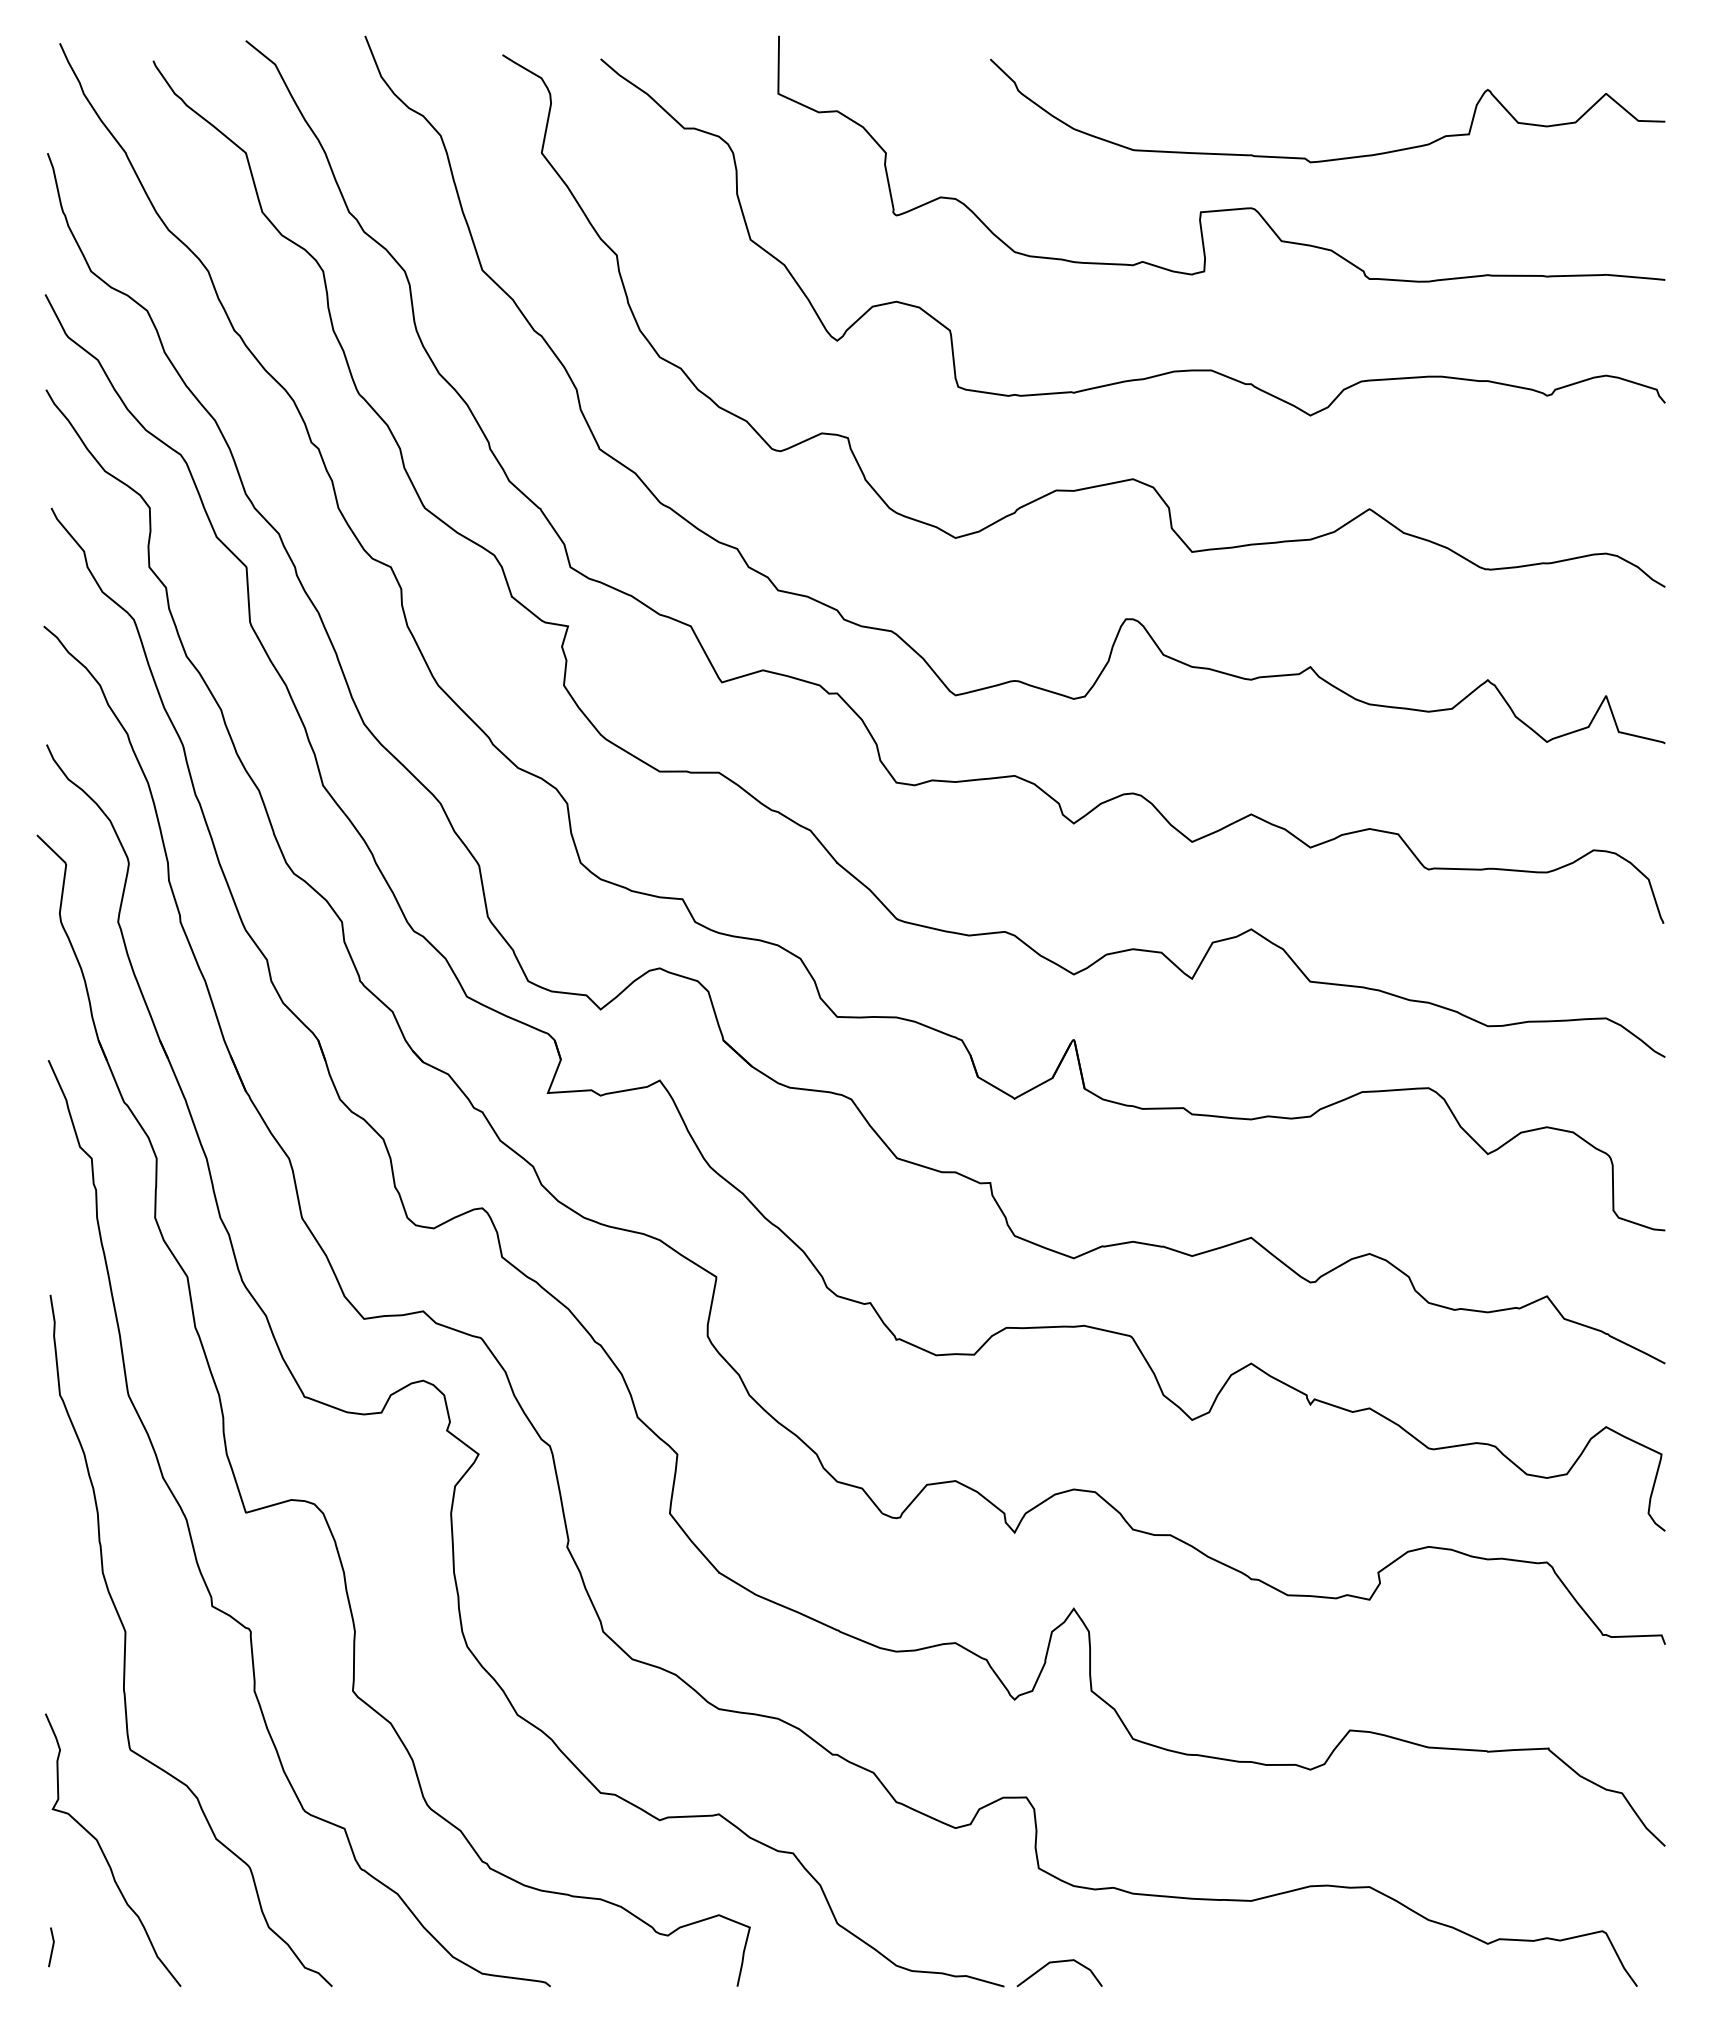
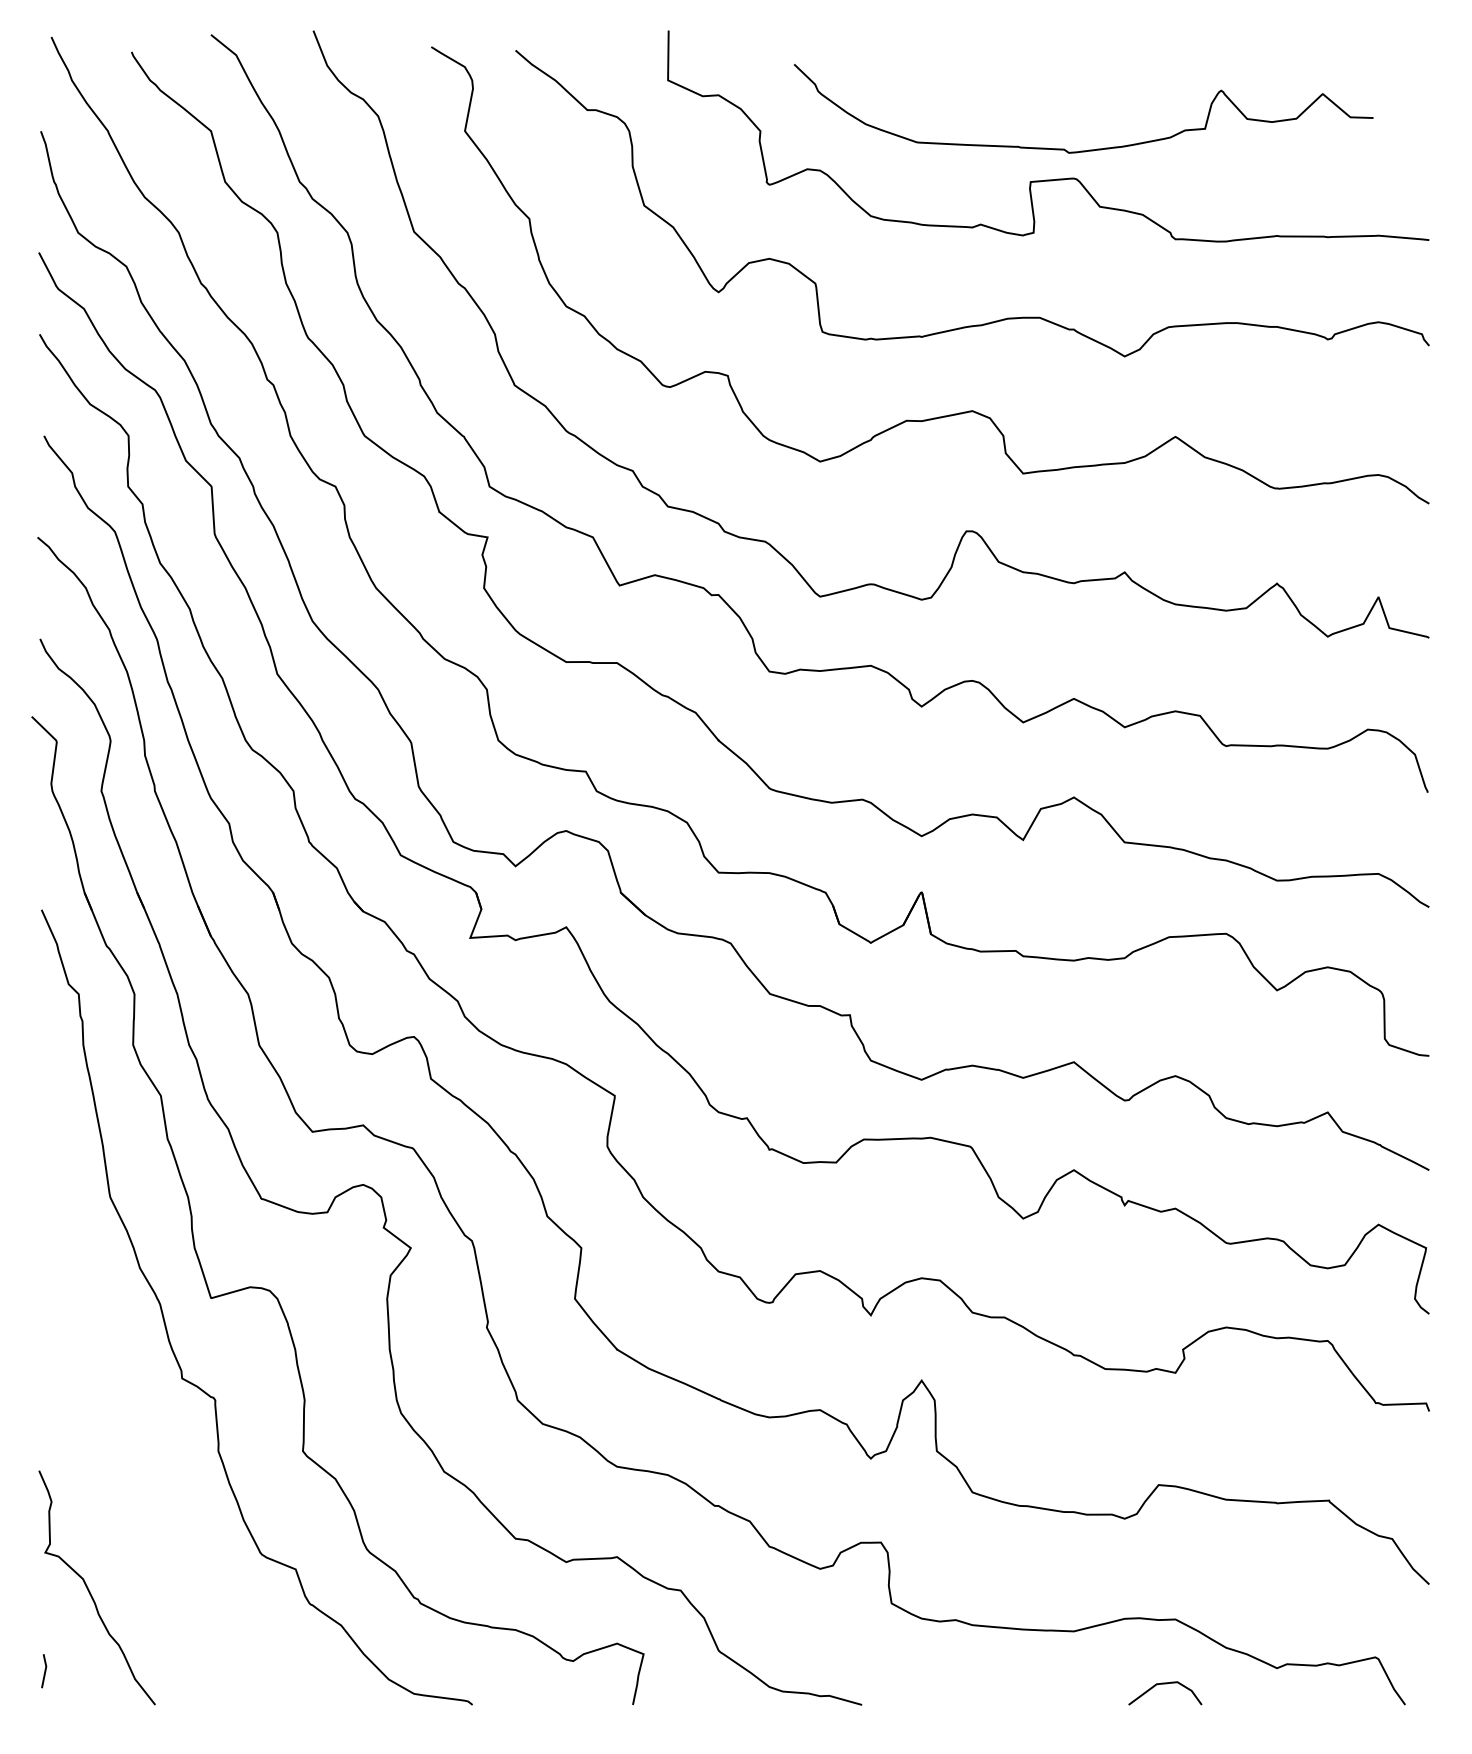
curve: (1334, 158) -> (1089, 149), moved
curve: (126, 1640) -> (108, 1407), removed
line: (1059, 1962) -> (1165, 1684), moved

